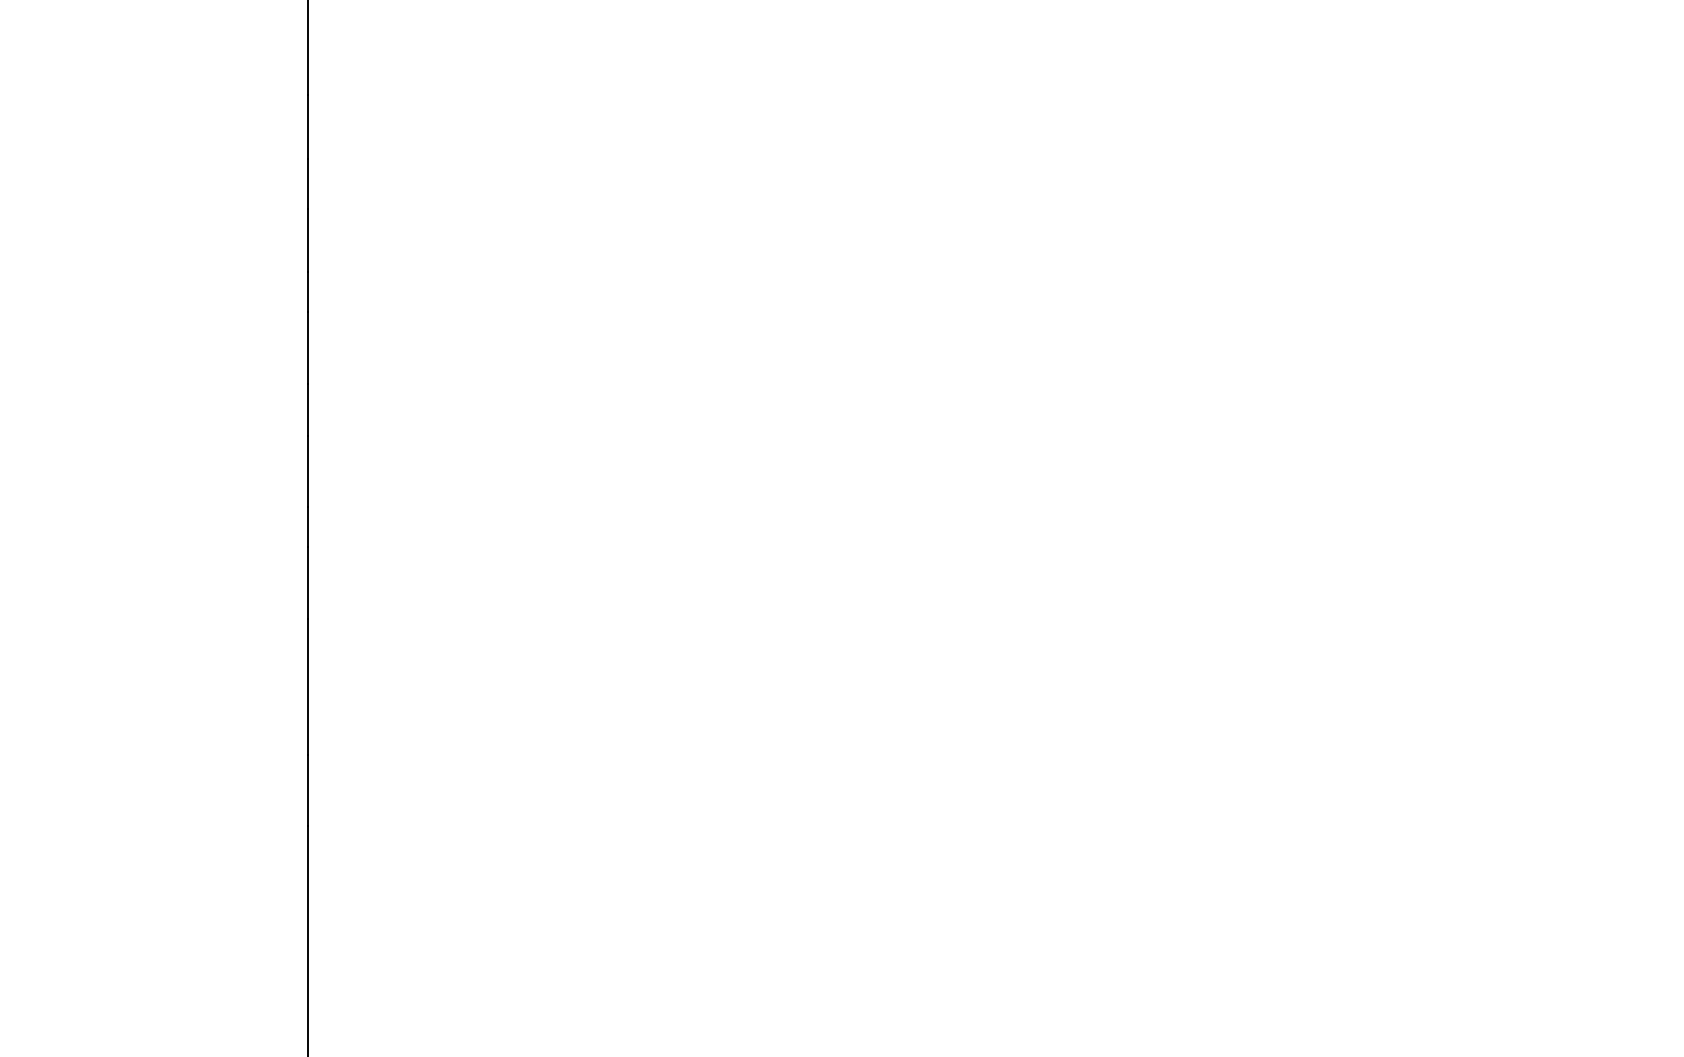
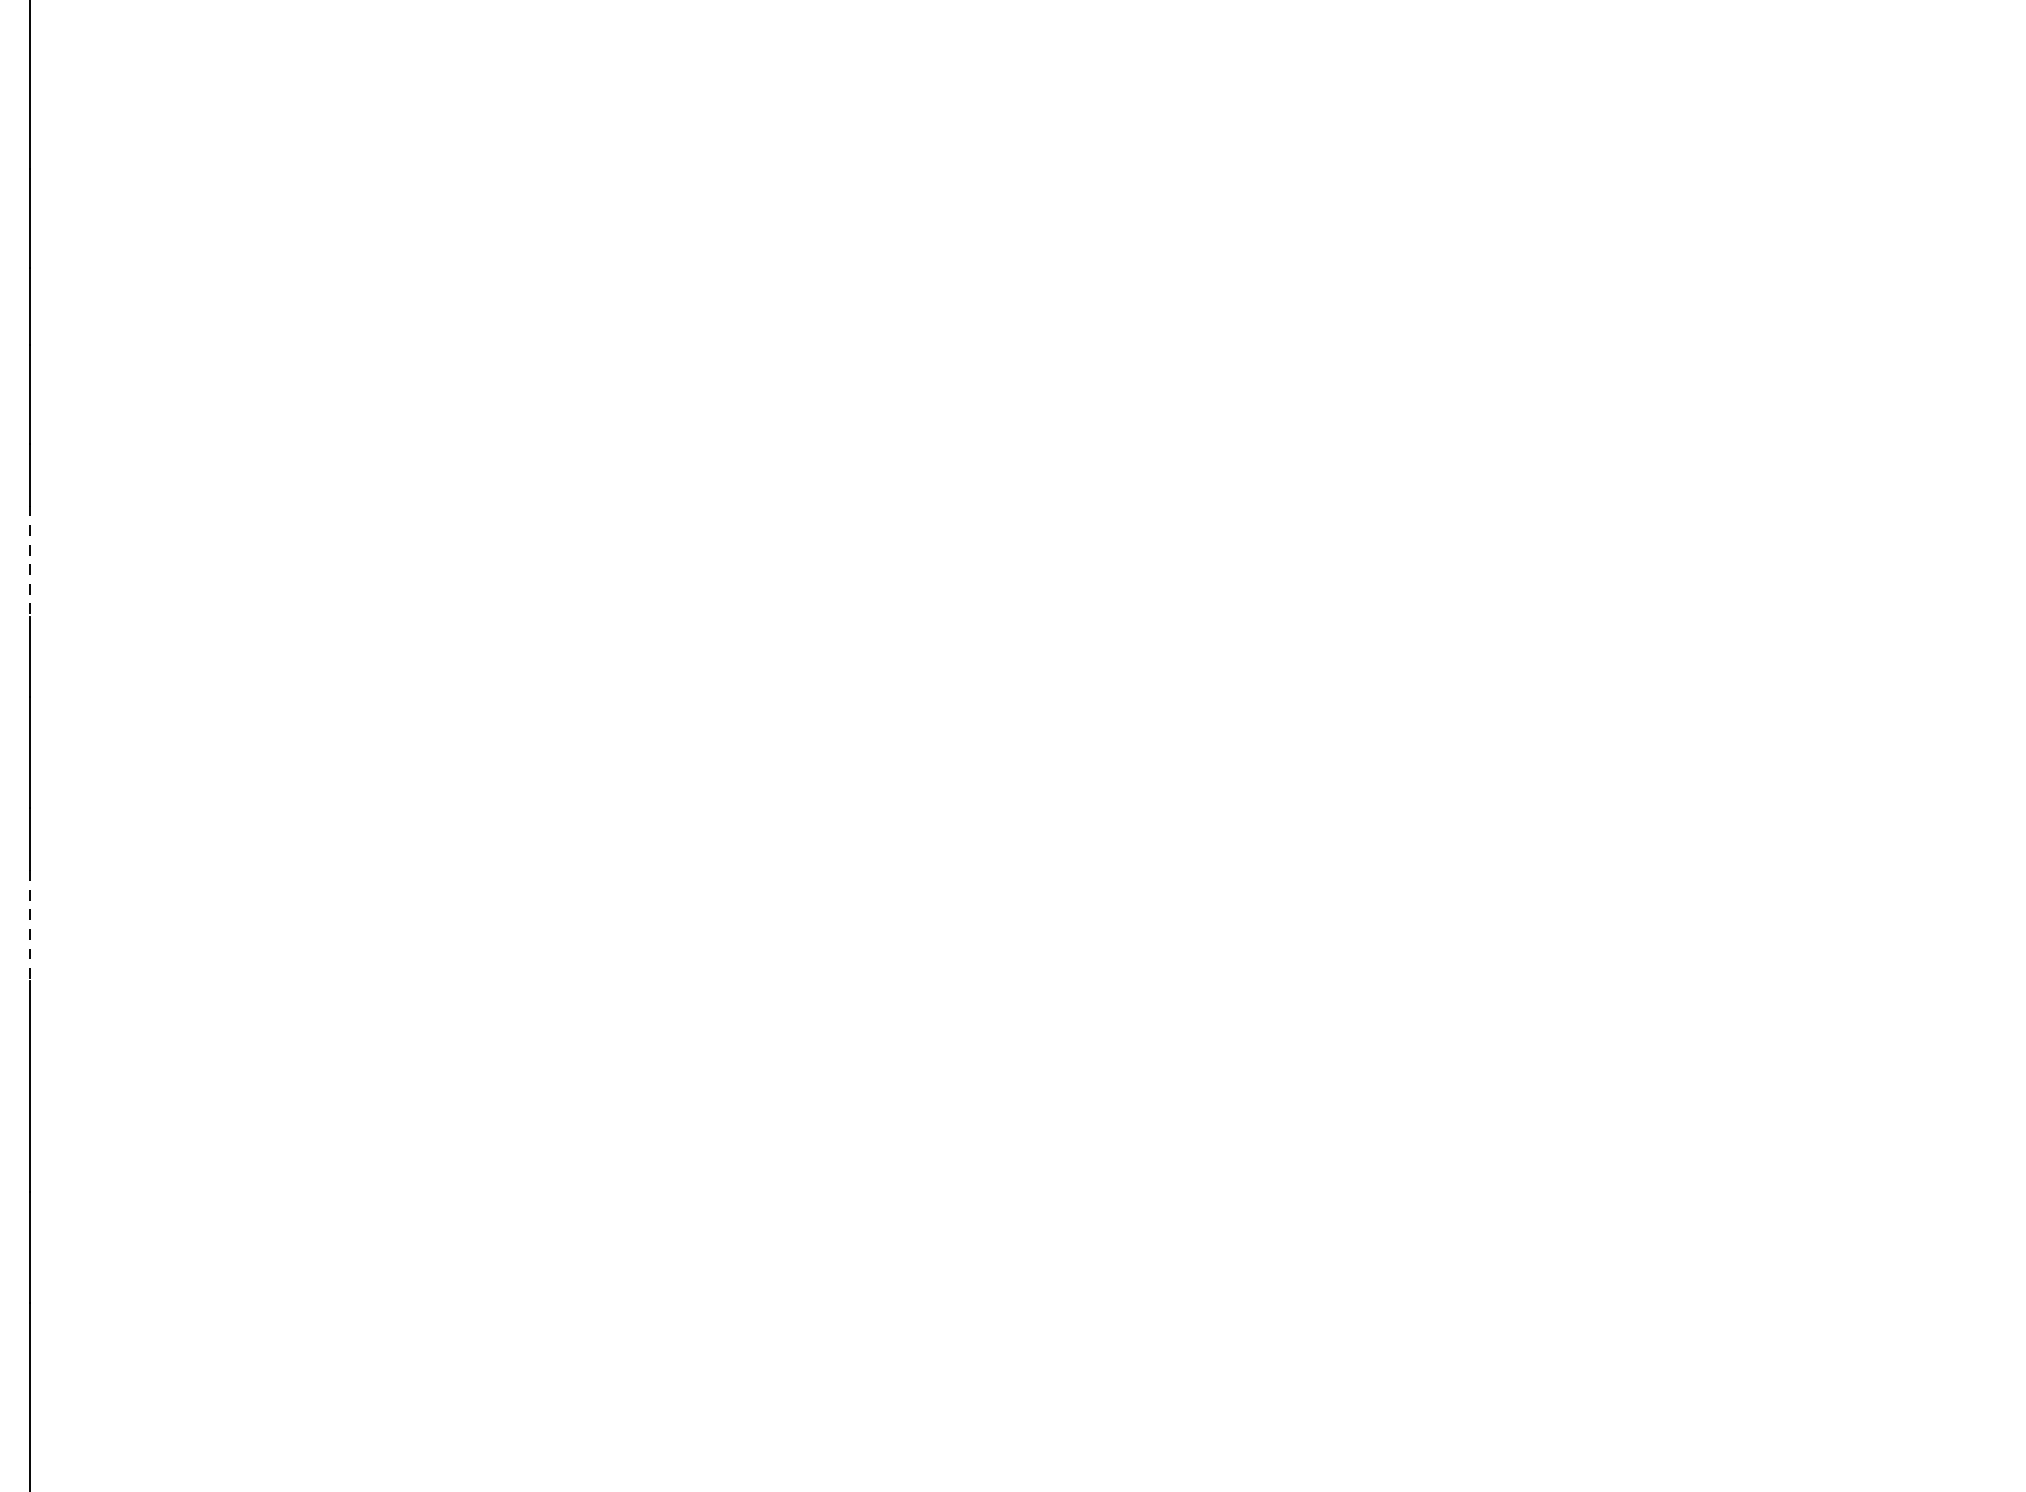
line: (307, 348) -> (29, 561), solid -> dashed
line: (307, 583) -> (29, 926), solid -> dashed

